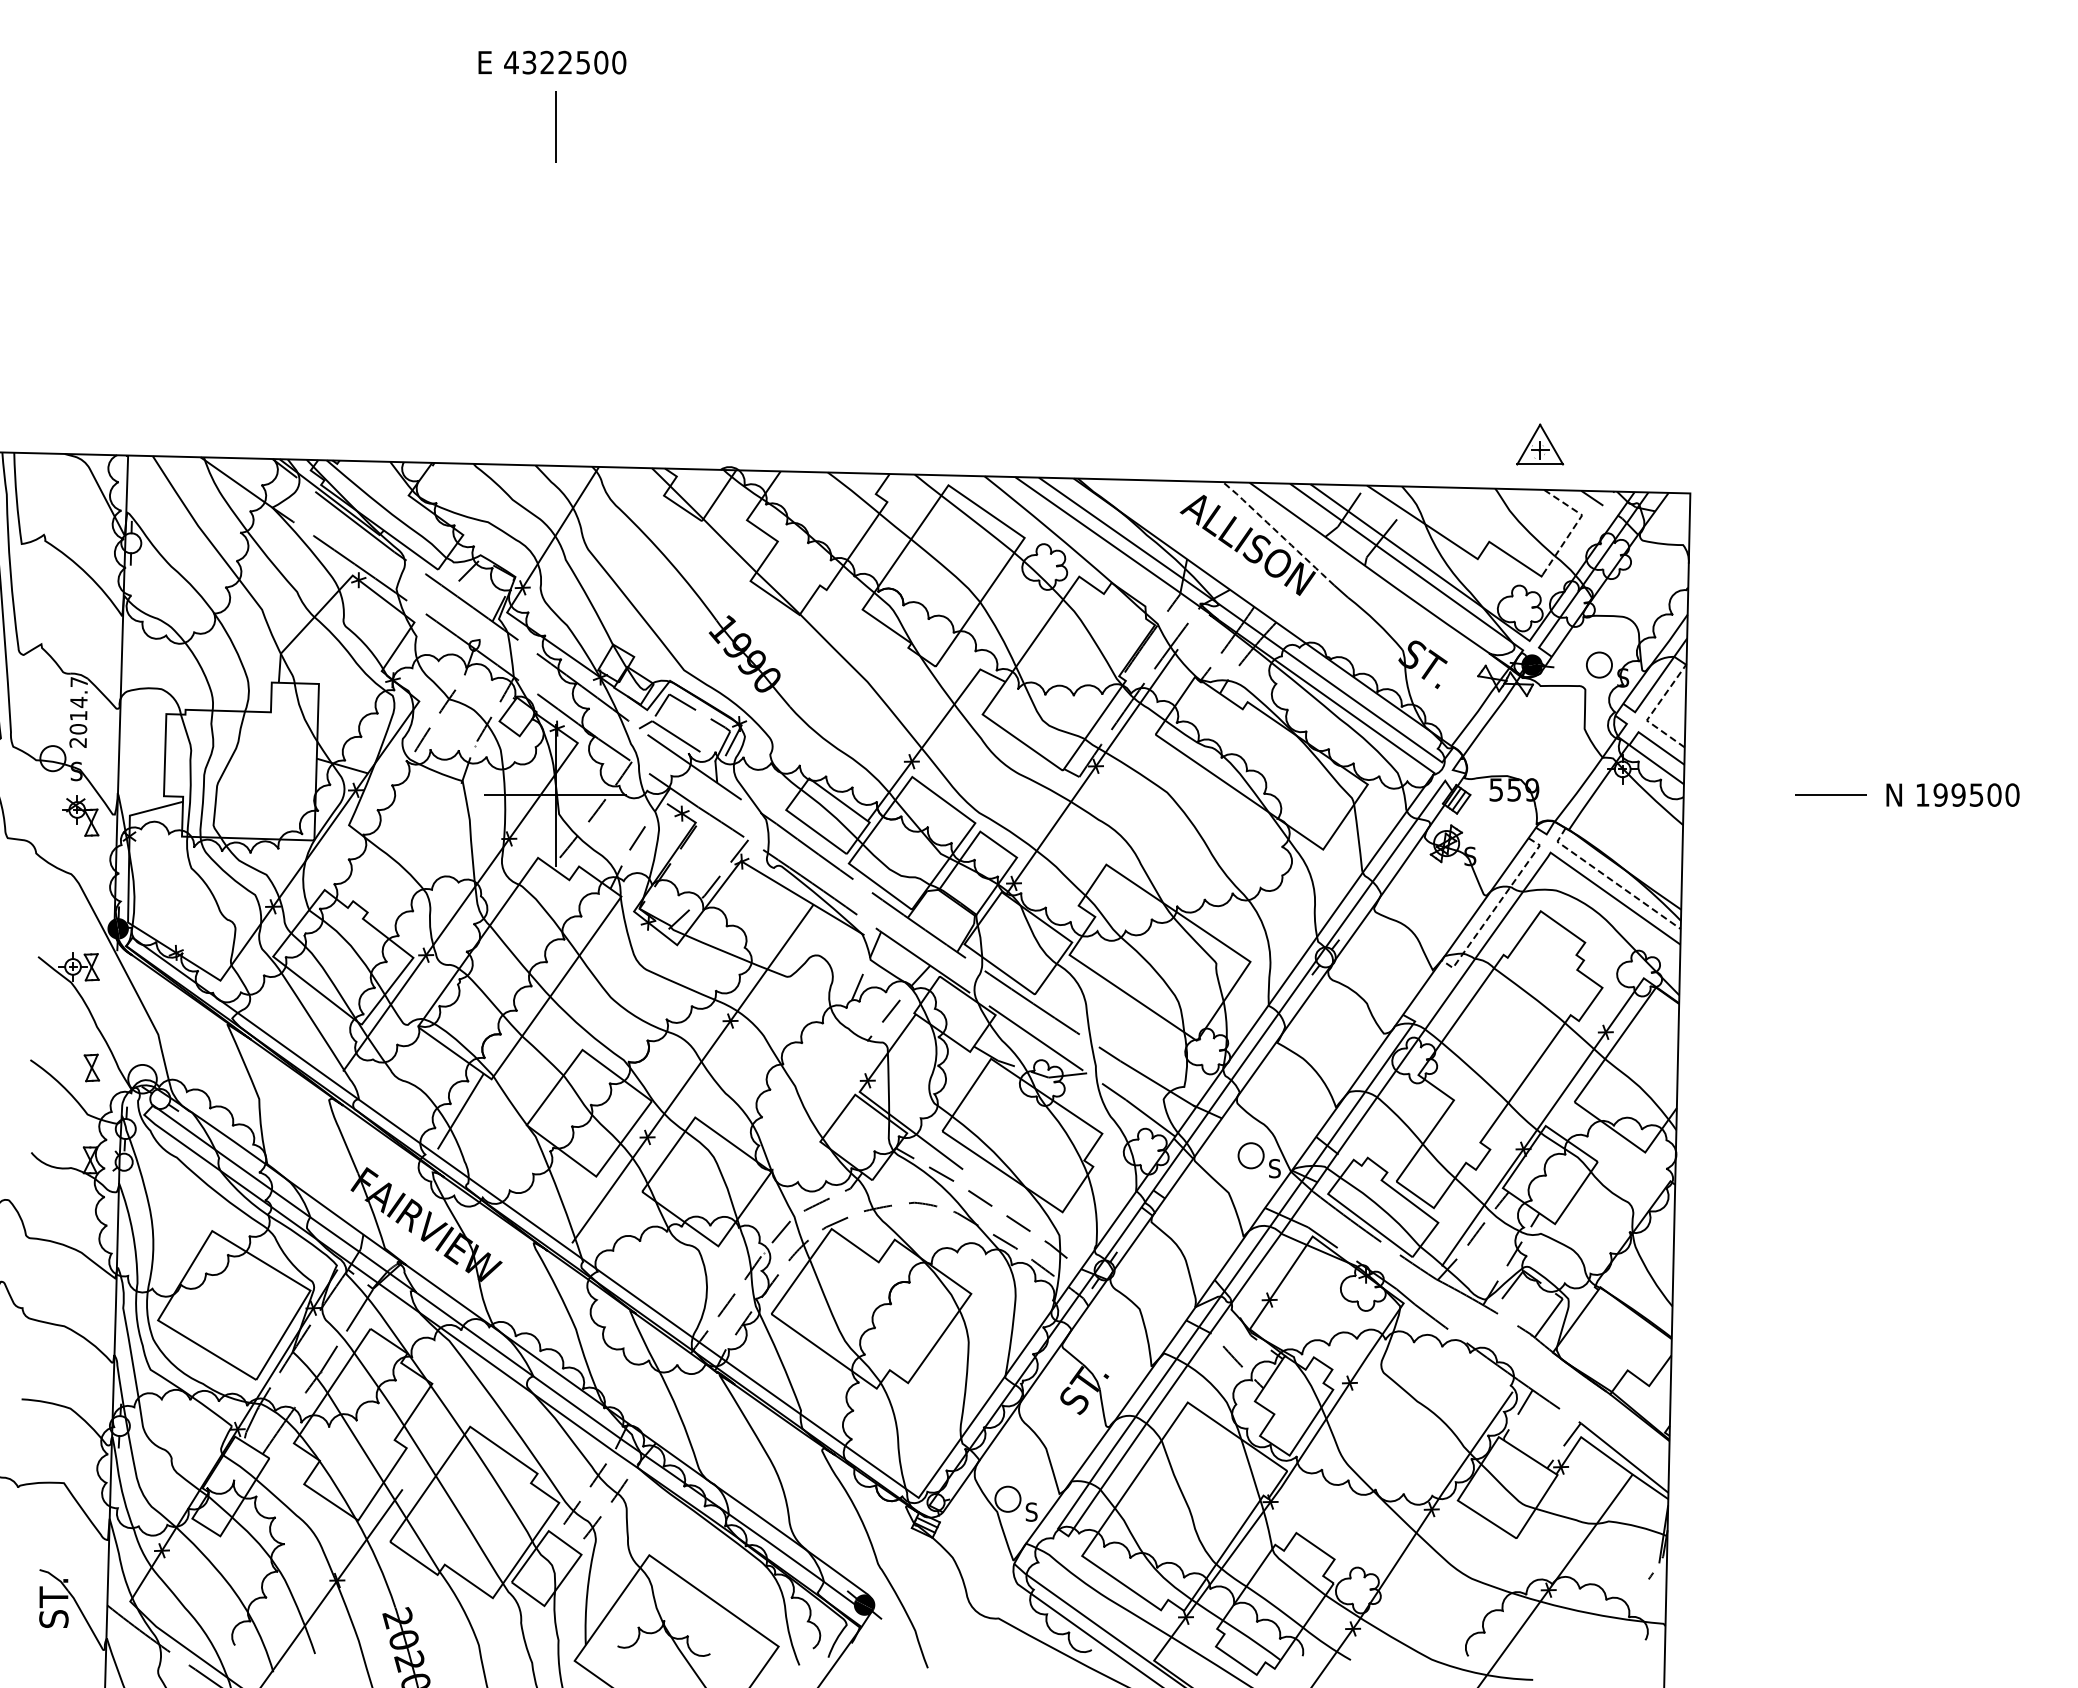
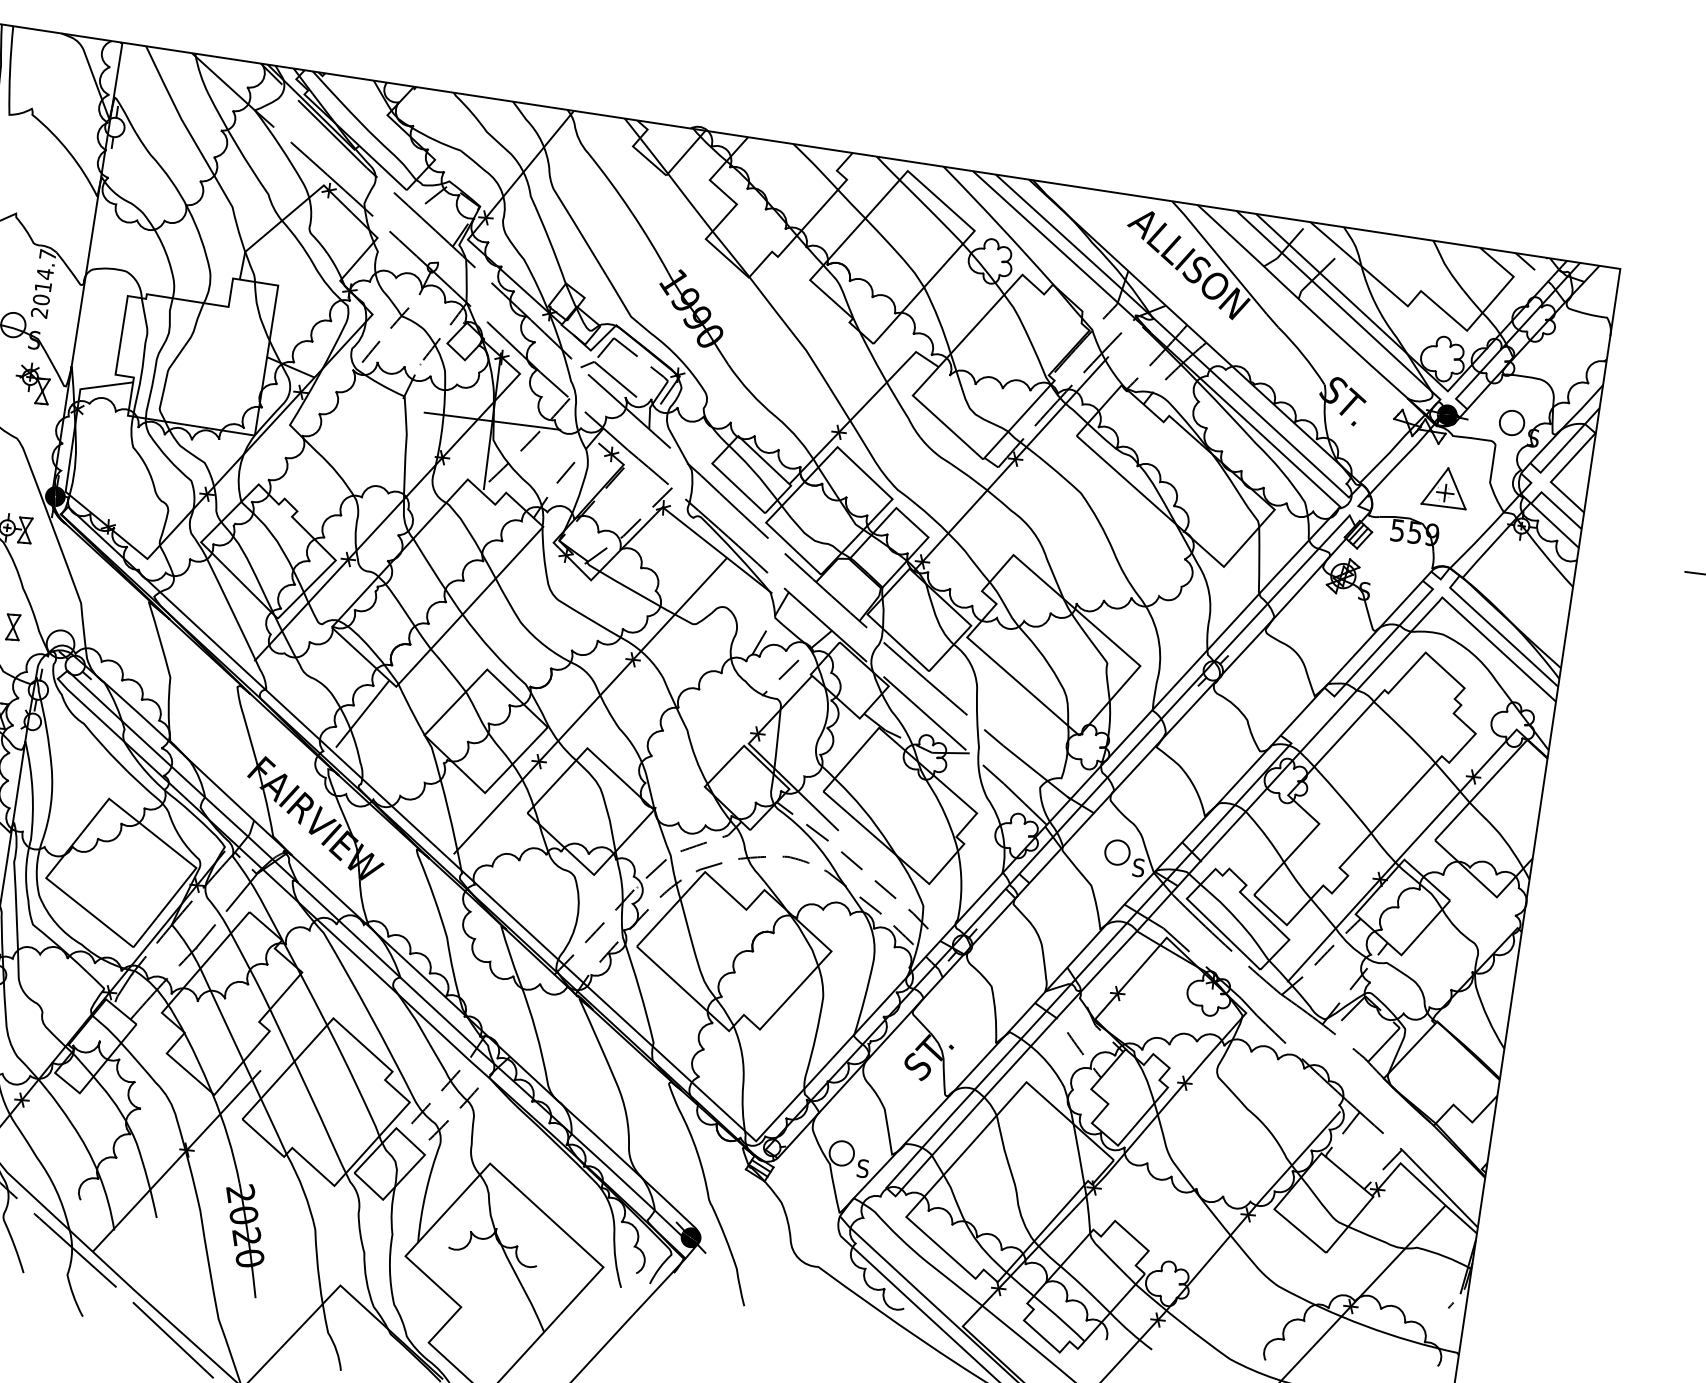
part: (1540, 444) -> (1446, 487), moved
line: (1575, 525) -> (1505, 285), dashed -> solid
line: (1278, 532) -> (1219, 256), dashed -> solid
line: (1653, 711) -> (1558, 474), dashed -> solid
line: (1611, 880) -> (1497, 631), dashed -> solid
line: (1496, 907) -> (1383, 643), dashed -> solid

